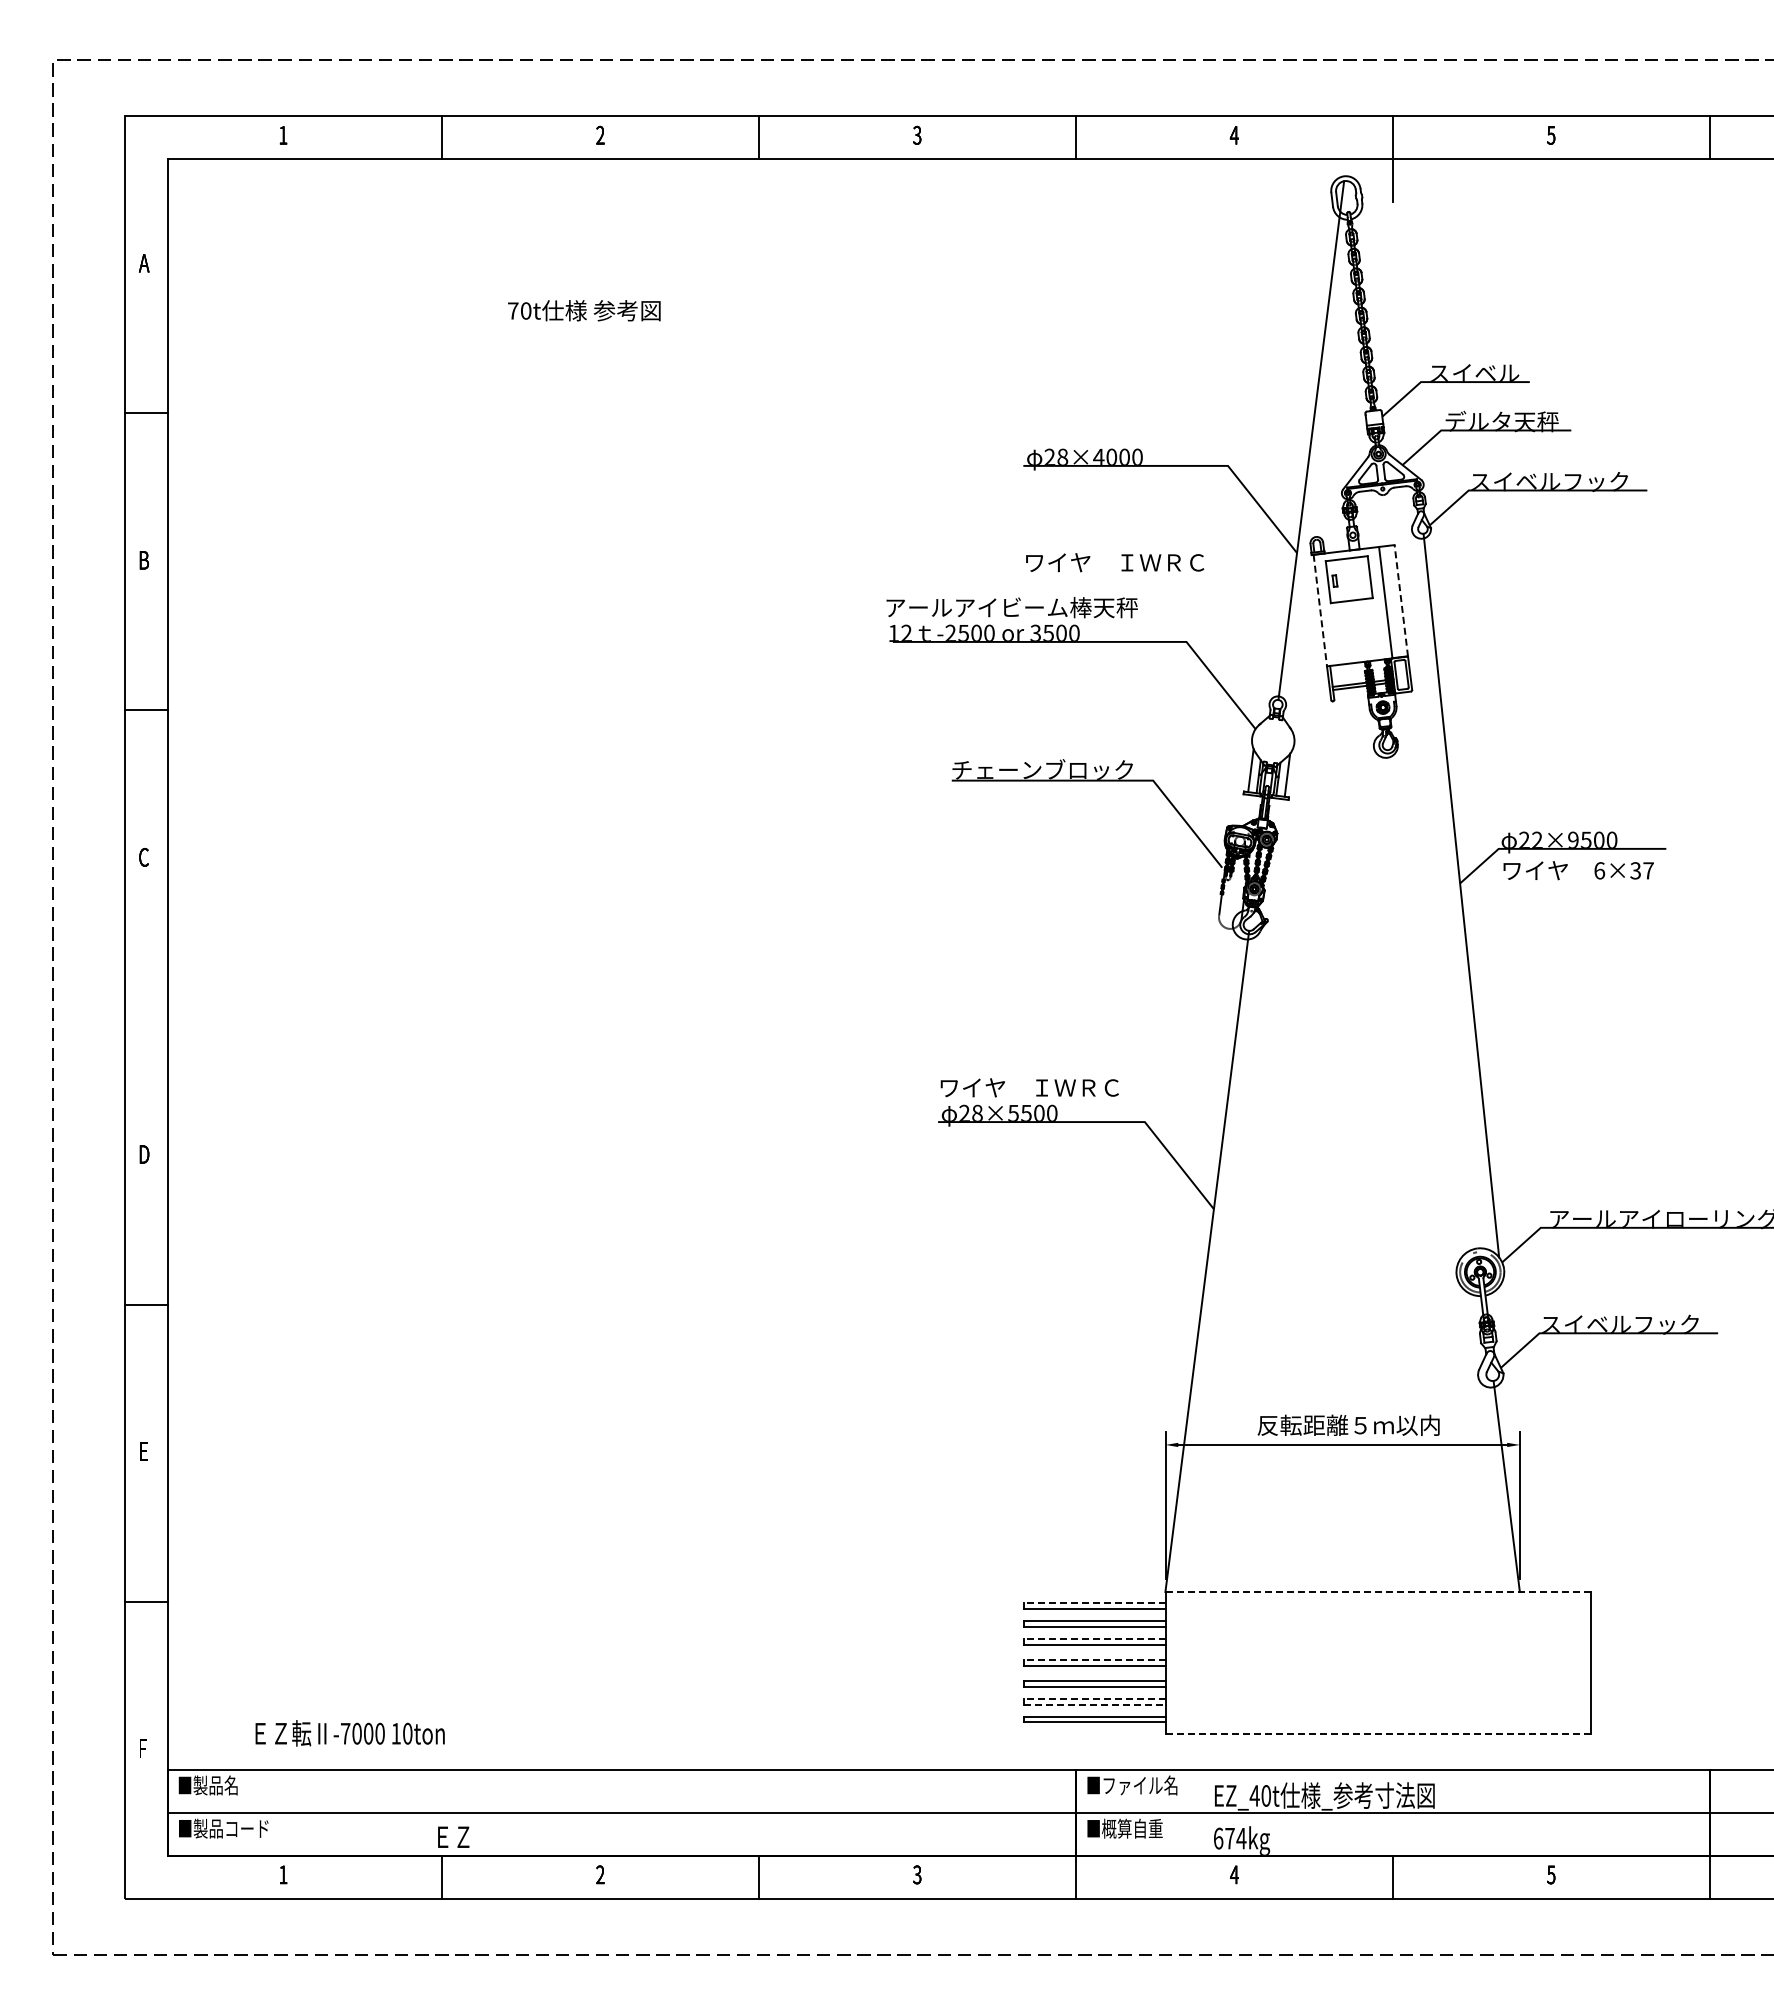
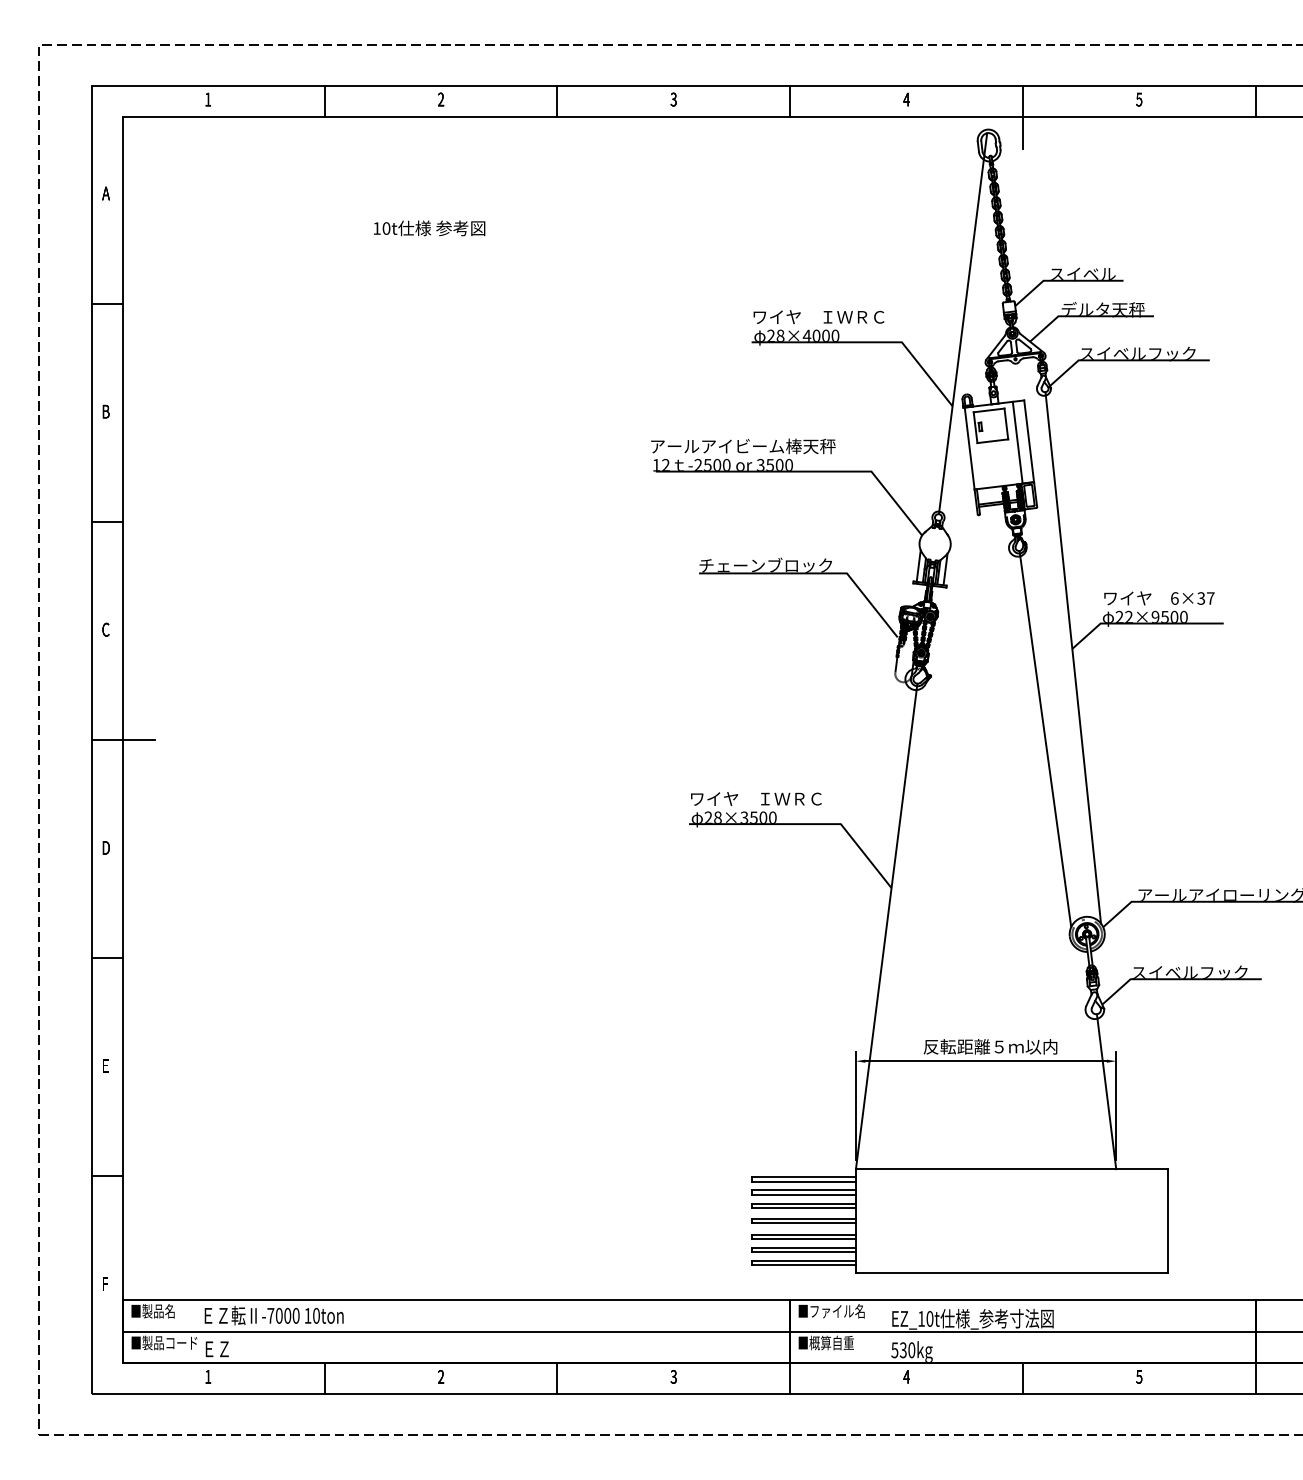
text: (513, 310) -> (377, 228), 70t -> 10t
text: (1115, 562) -> (819, 317), moved
line: (1401, 600) -> (1029, 441), dashed -> solid
line: (1320, 611) -> (969, 449), dashed -> solid
text: (1578, 870) -> (1159, 598), moved
line: (1423, 1006) -> (1045, 739), added
line: (167, 1007) -> (123, 740), added
text: (1013, 1112) -> (744, 817), 28×5500 -> 28×3500
line: (1378, 1592) -> (1012, 1169), dashed -> solid
line: (1094, 1603) -> (803, 1177), dashed -> solid
line: (1094, 1638) -> (803, 1203), dashed -> solid
line: (1094, 1659) -> (803, 1218), dashed -> solid
line: (1094, 1698) -> (803, 1247), dashed -> solid
line: (1094, 1704) -> (803, 1251), dashed -> solid
text: (349, 1733) -> (273, 1315), moved
line: (1378, 1733) -> (1012, 1273), dashed -> solid
text: (1254, 1795) -> (921, 1318), EZ_40t -> EZ_10t
text: (453, 1836) -> (217, 1348), moved
text: (1229, 1838) -> (902, 1350), 674kg -> 530kg

